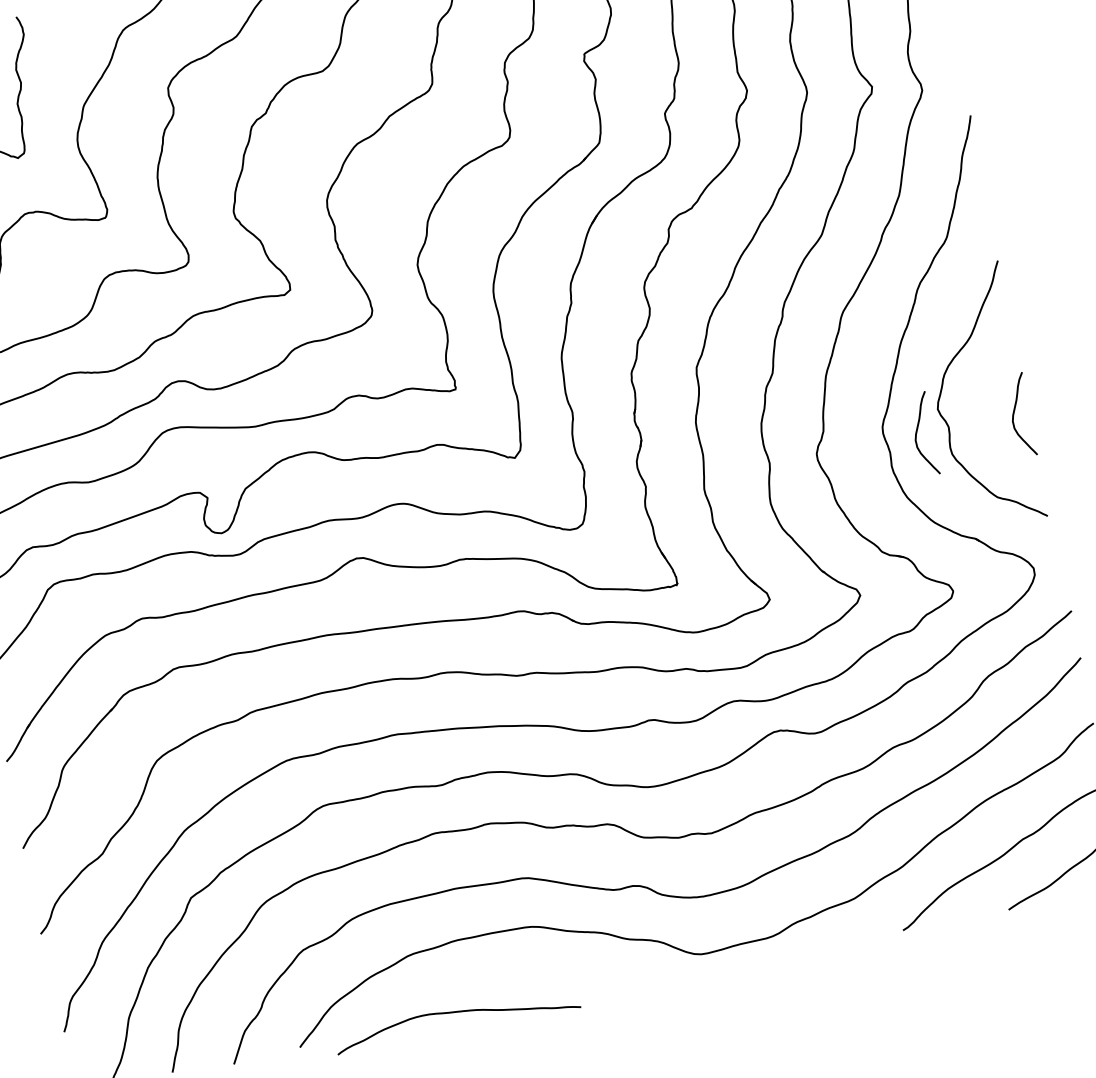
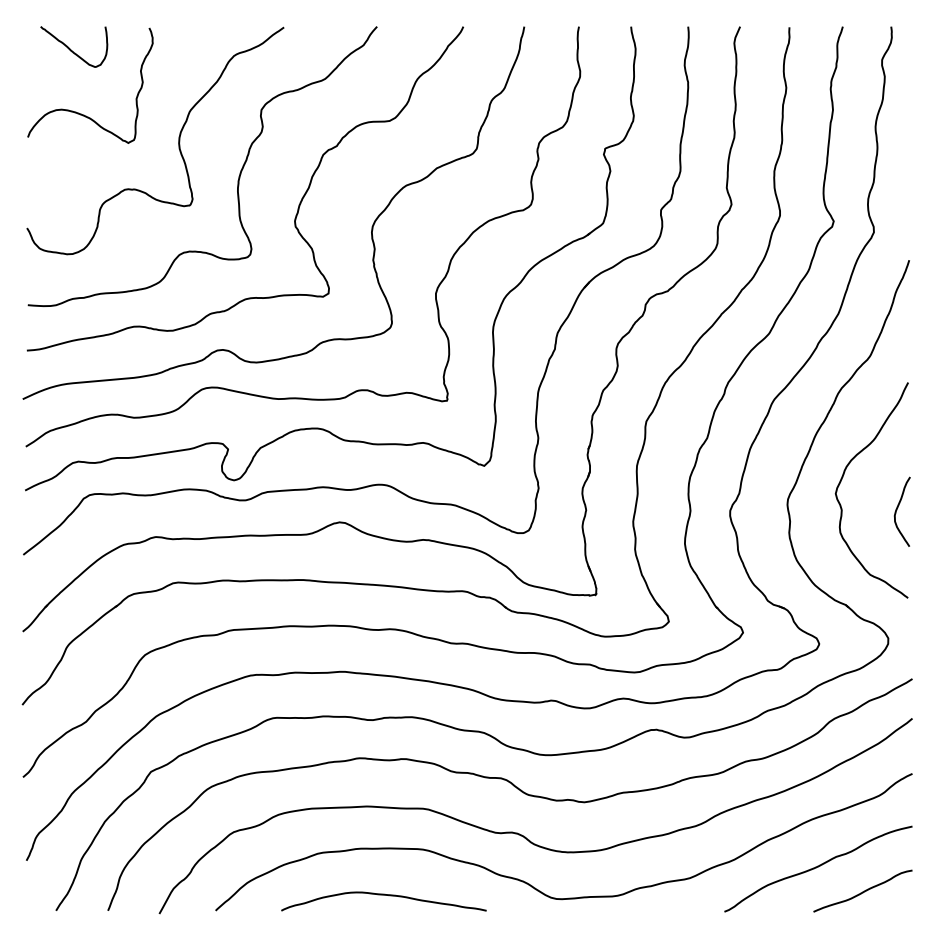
curve: (917, 433) -> (815, 510), removed
curve: (455, 1013) -> (383, 895), moved

